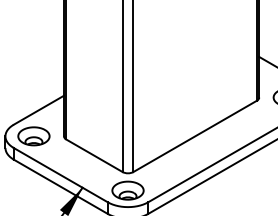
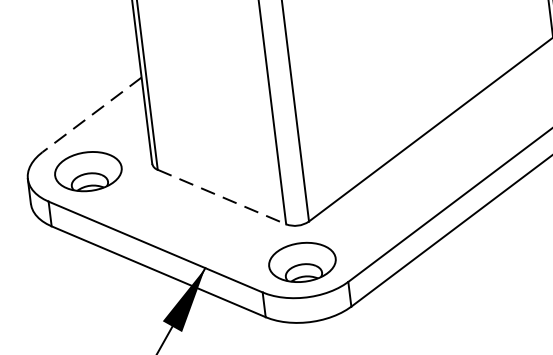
line: (38, 110) -> (91, 115), solid -> dashed
line: (94, 155) -> (222, 196), solid -> dashed

